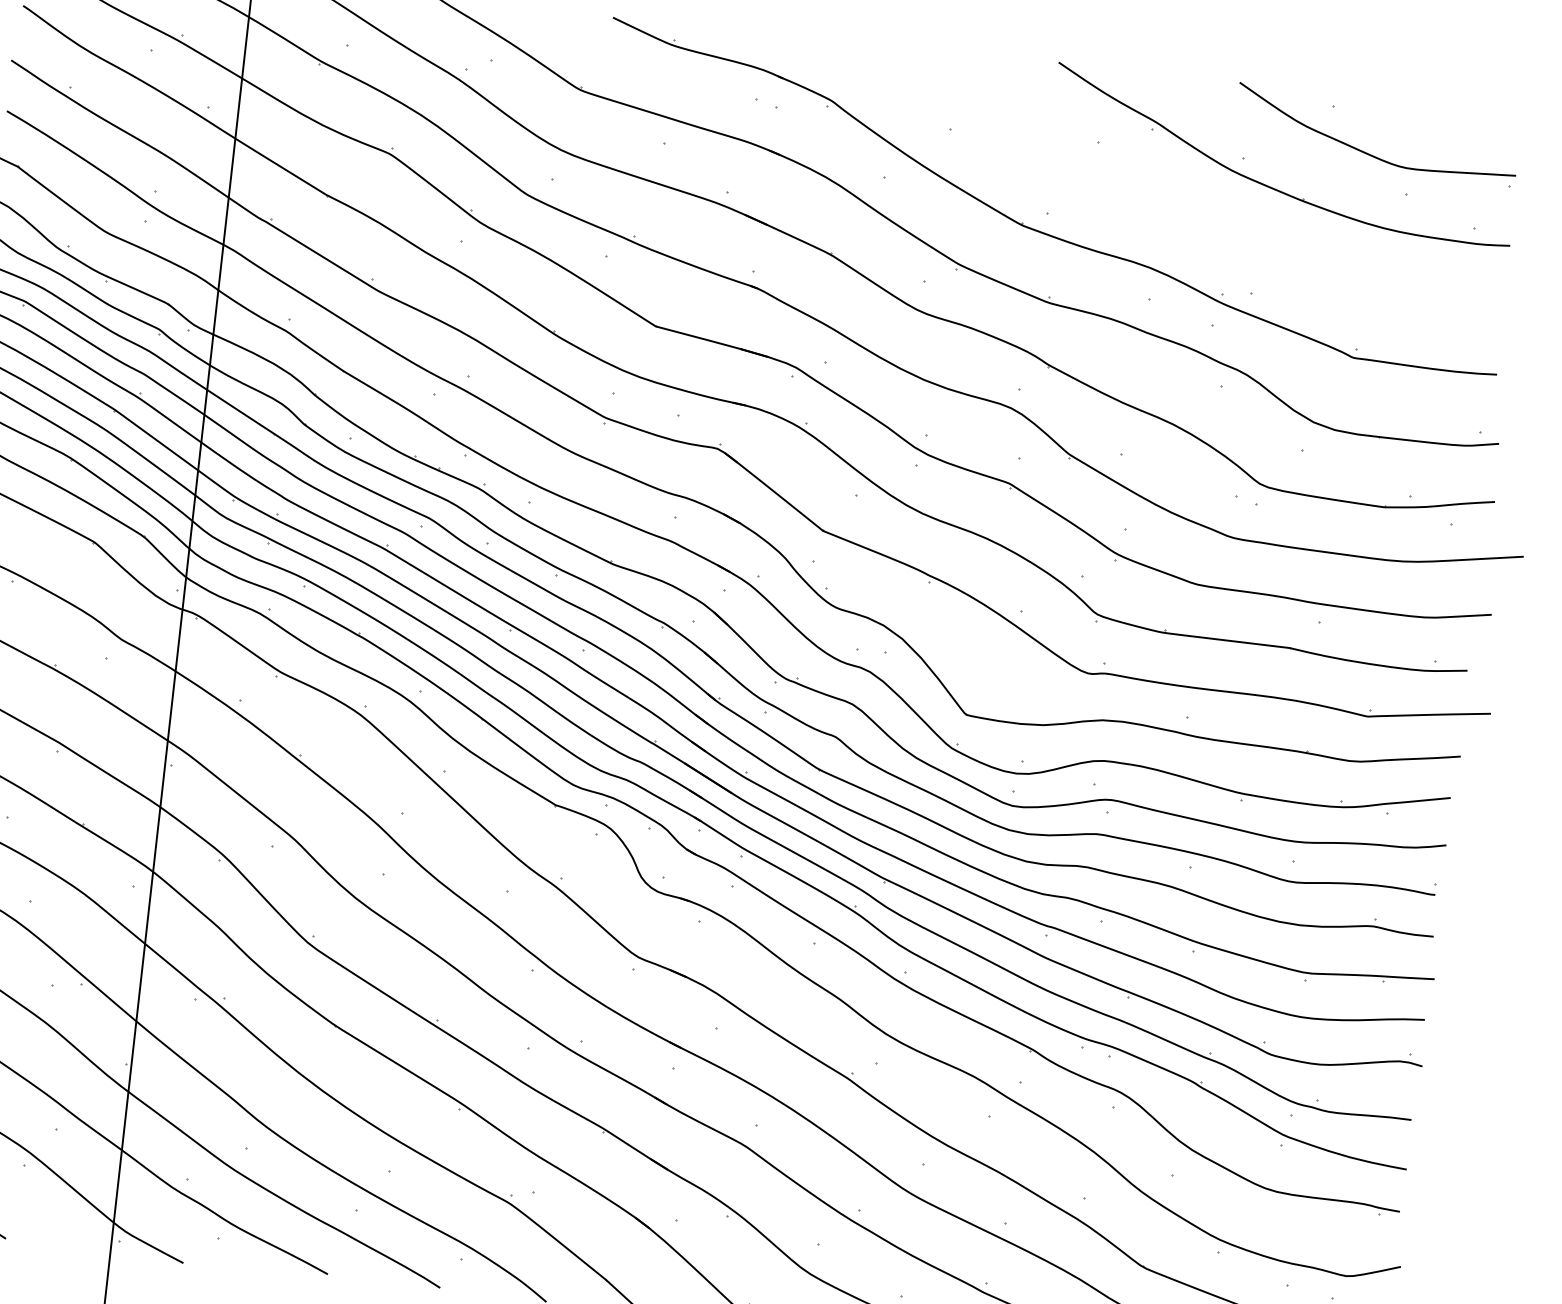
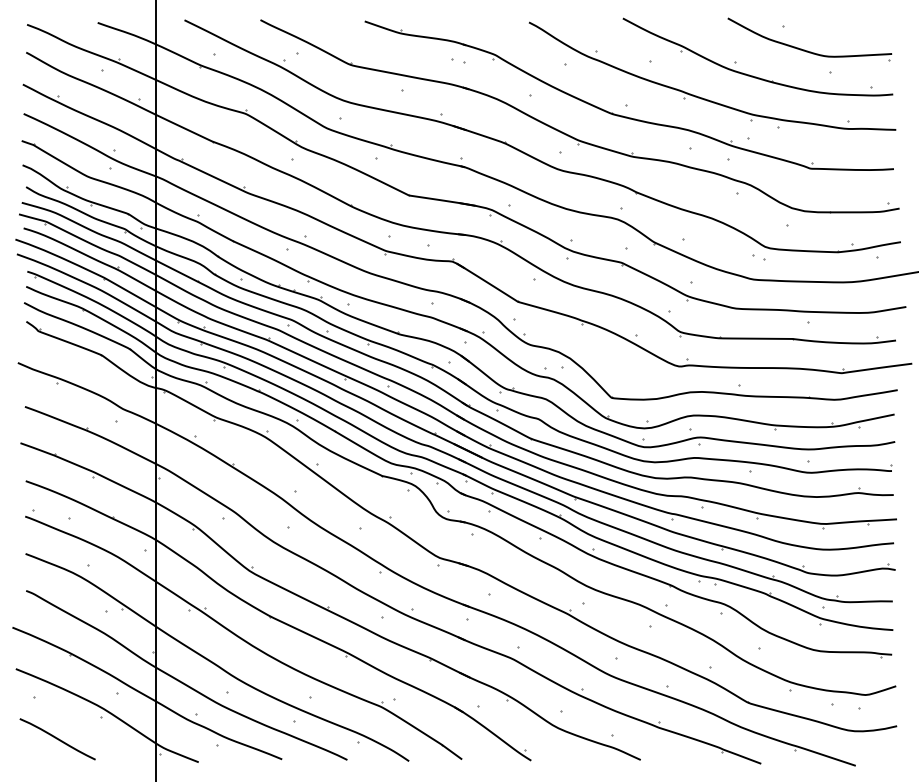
part: (1185, 216) -> (705, 98), added

